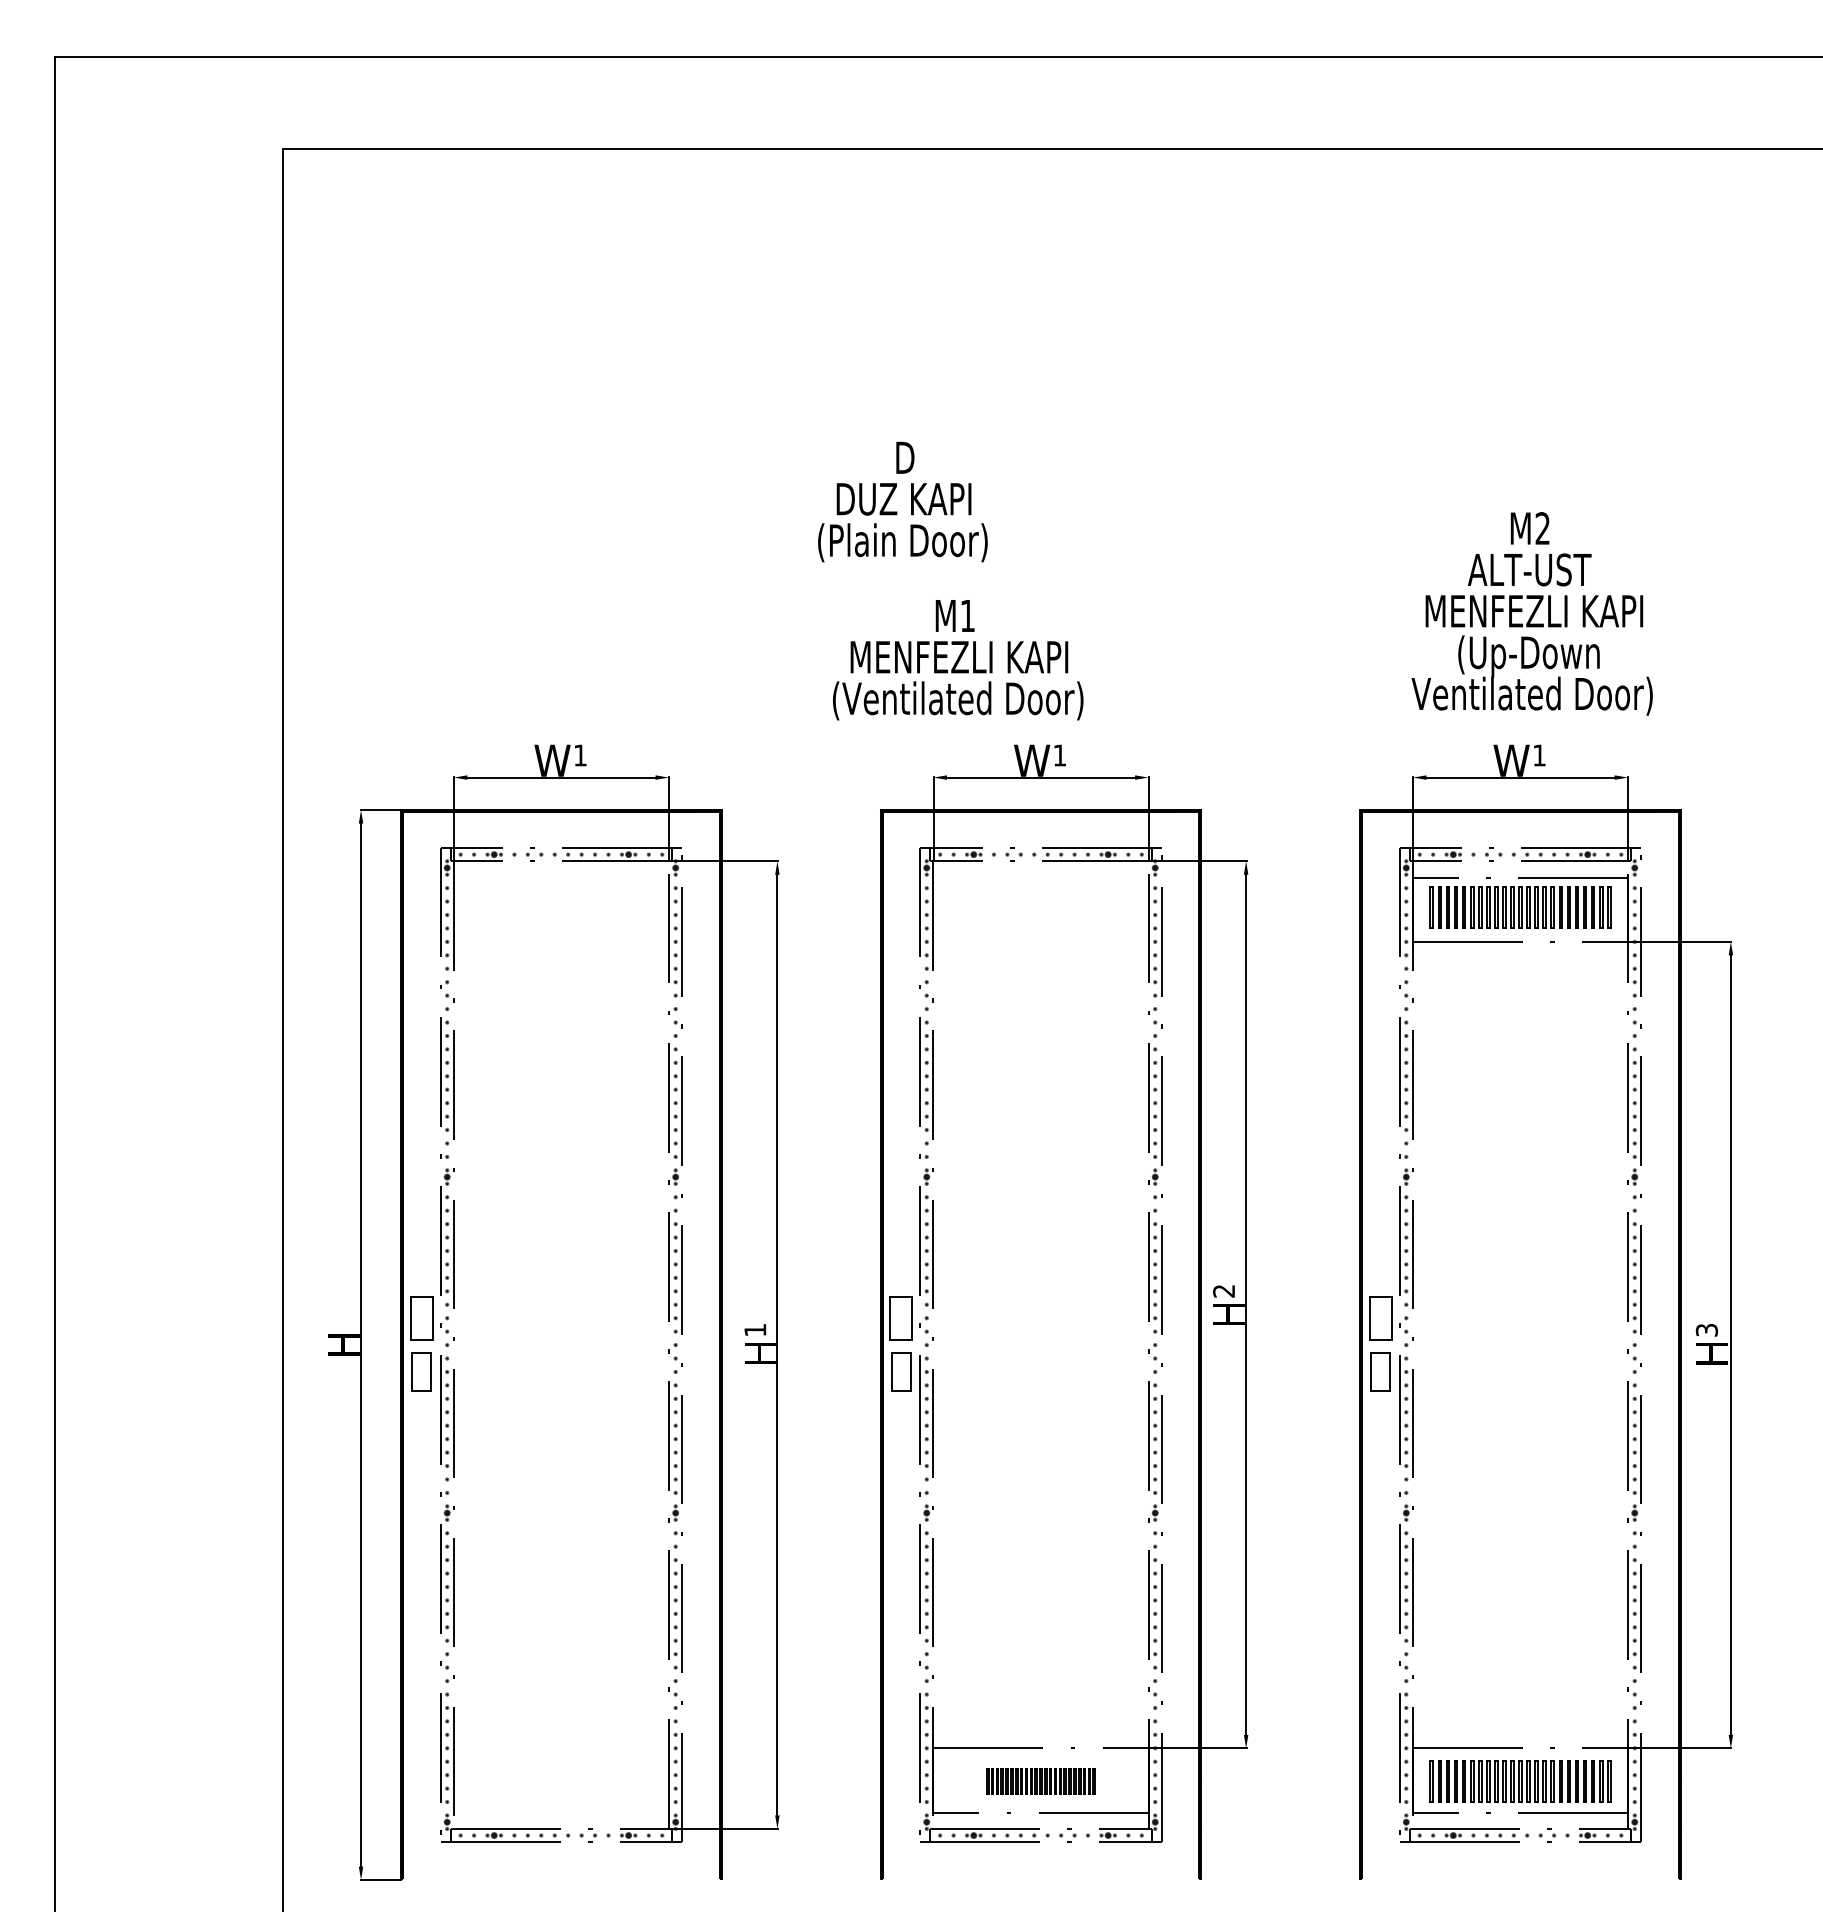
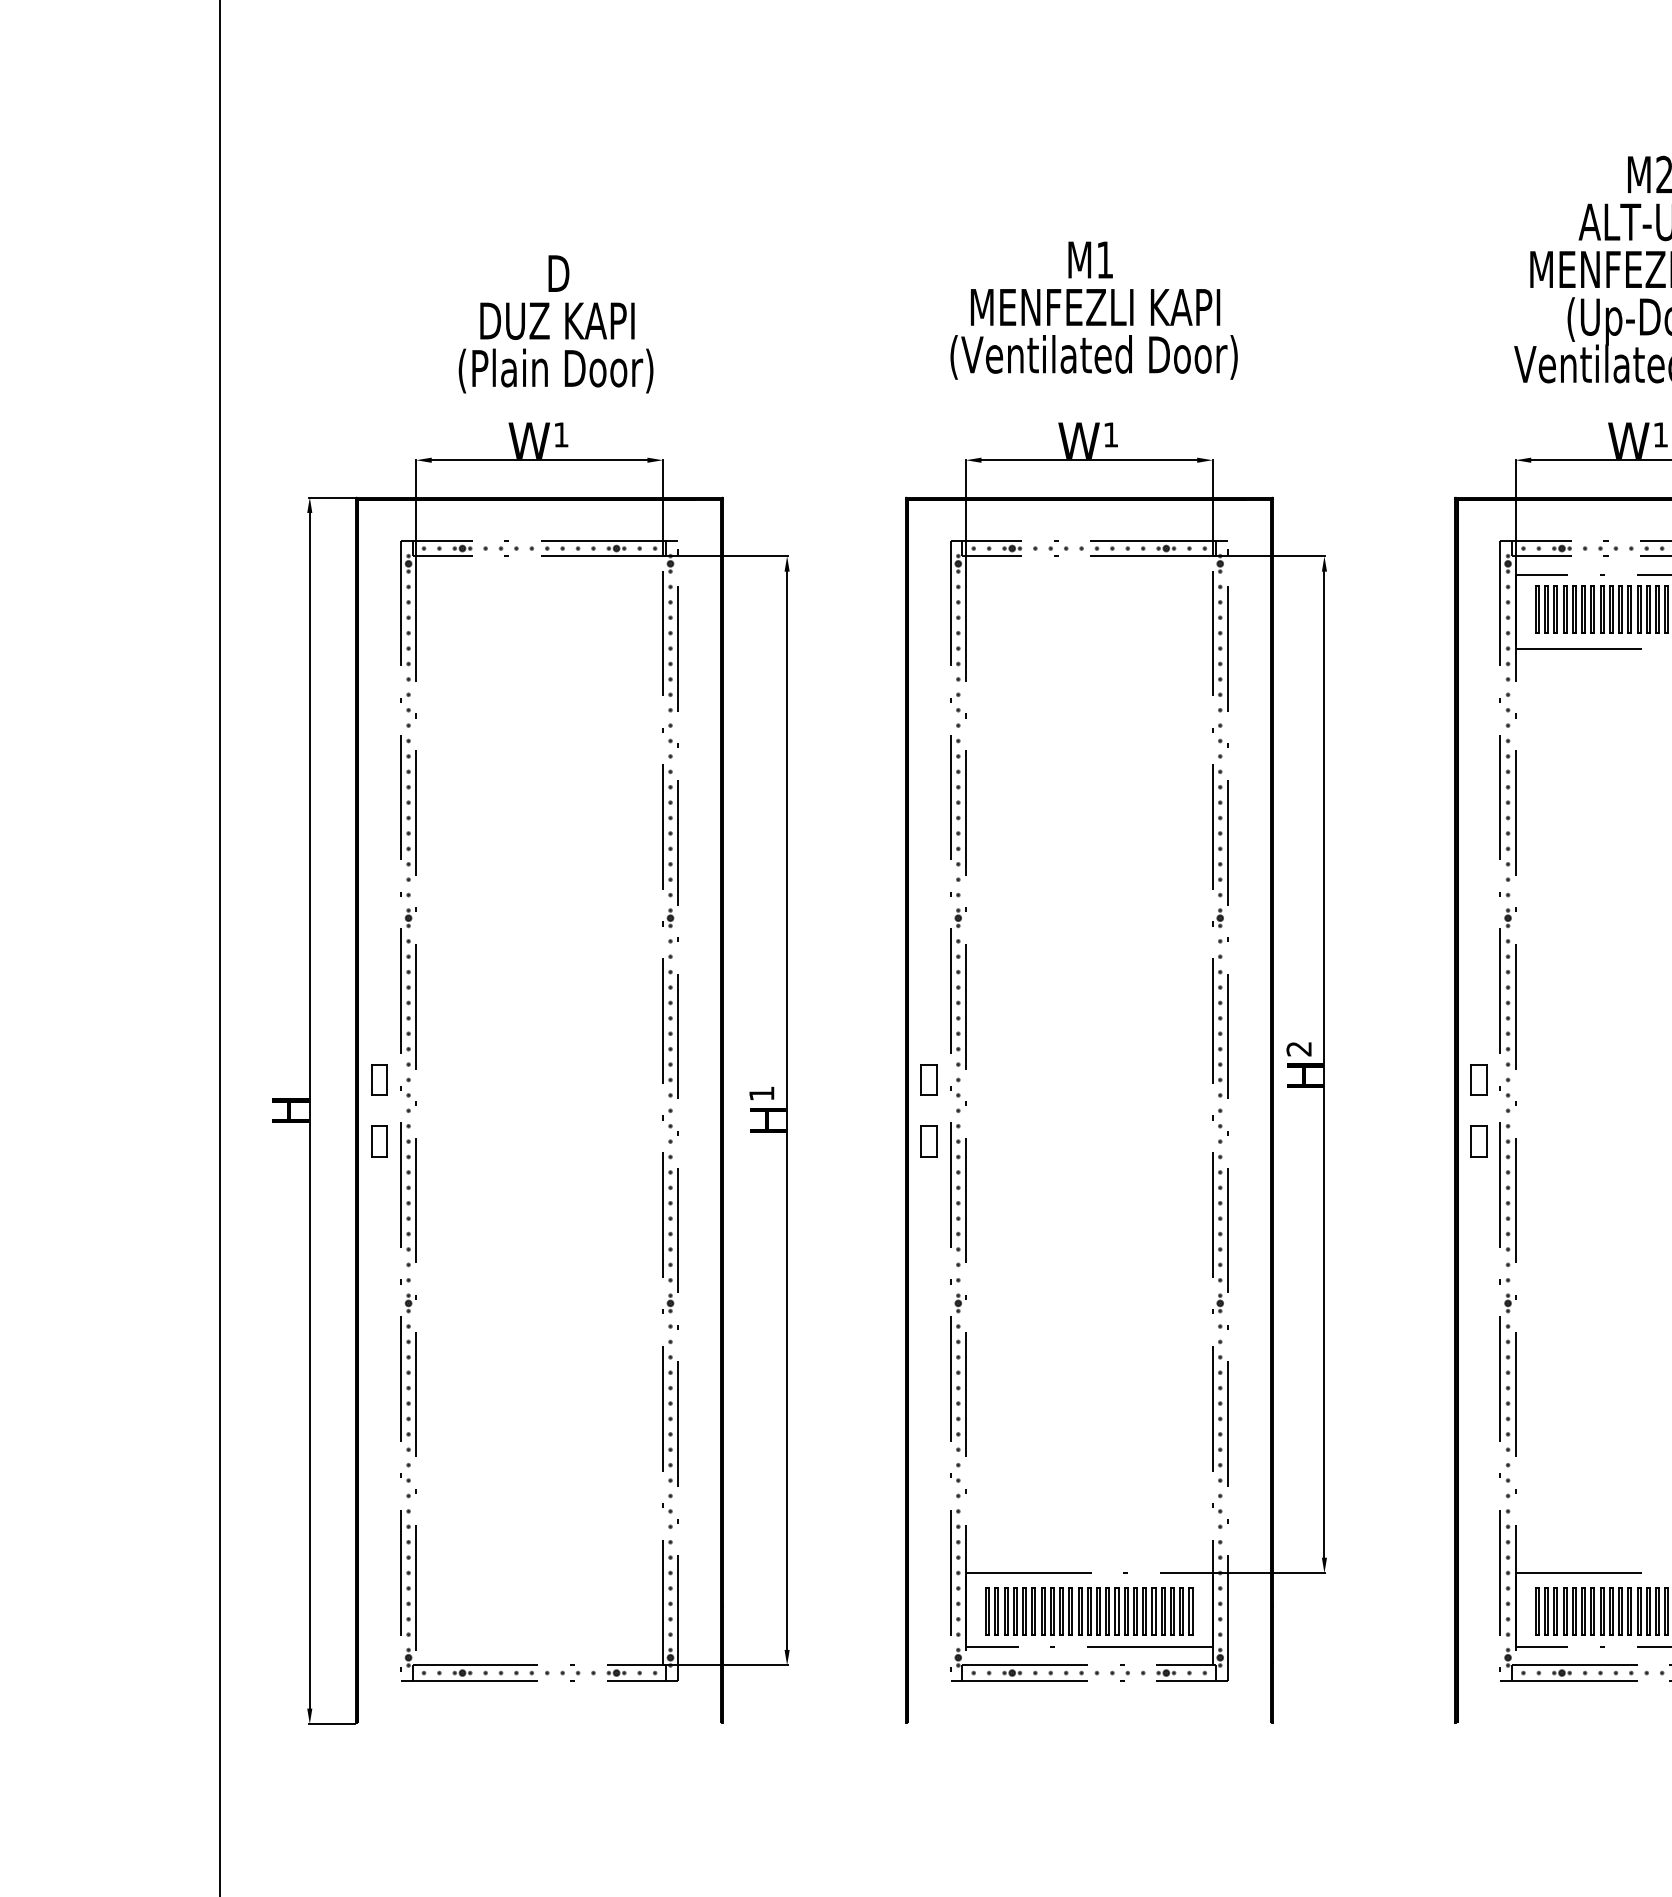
text: (902, 501) -> (555, 323), moved
text: (958, 660) -> (1094, 311), moved
part: (421, 1318) -> (379, 1080), size x0.62
part: (901, 1318) -> (929, 1080), size x0.62
part: (1380, 1318) -> (1478, 1080), size x0.62
part: (421, 1371) -> (379, 1141), size x0.71
part: (901, 1371) -> (929, 1141), size x0.71
part: (1380, 1371) -> (1478, 1141), size x0.71
part: (1040, 1781) -> (1088, 1611), size x1.67

